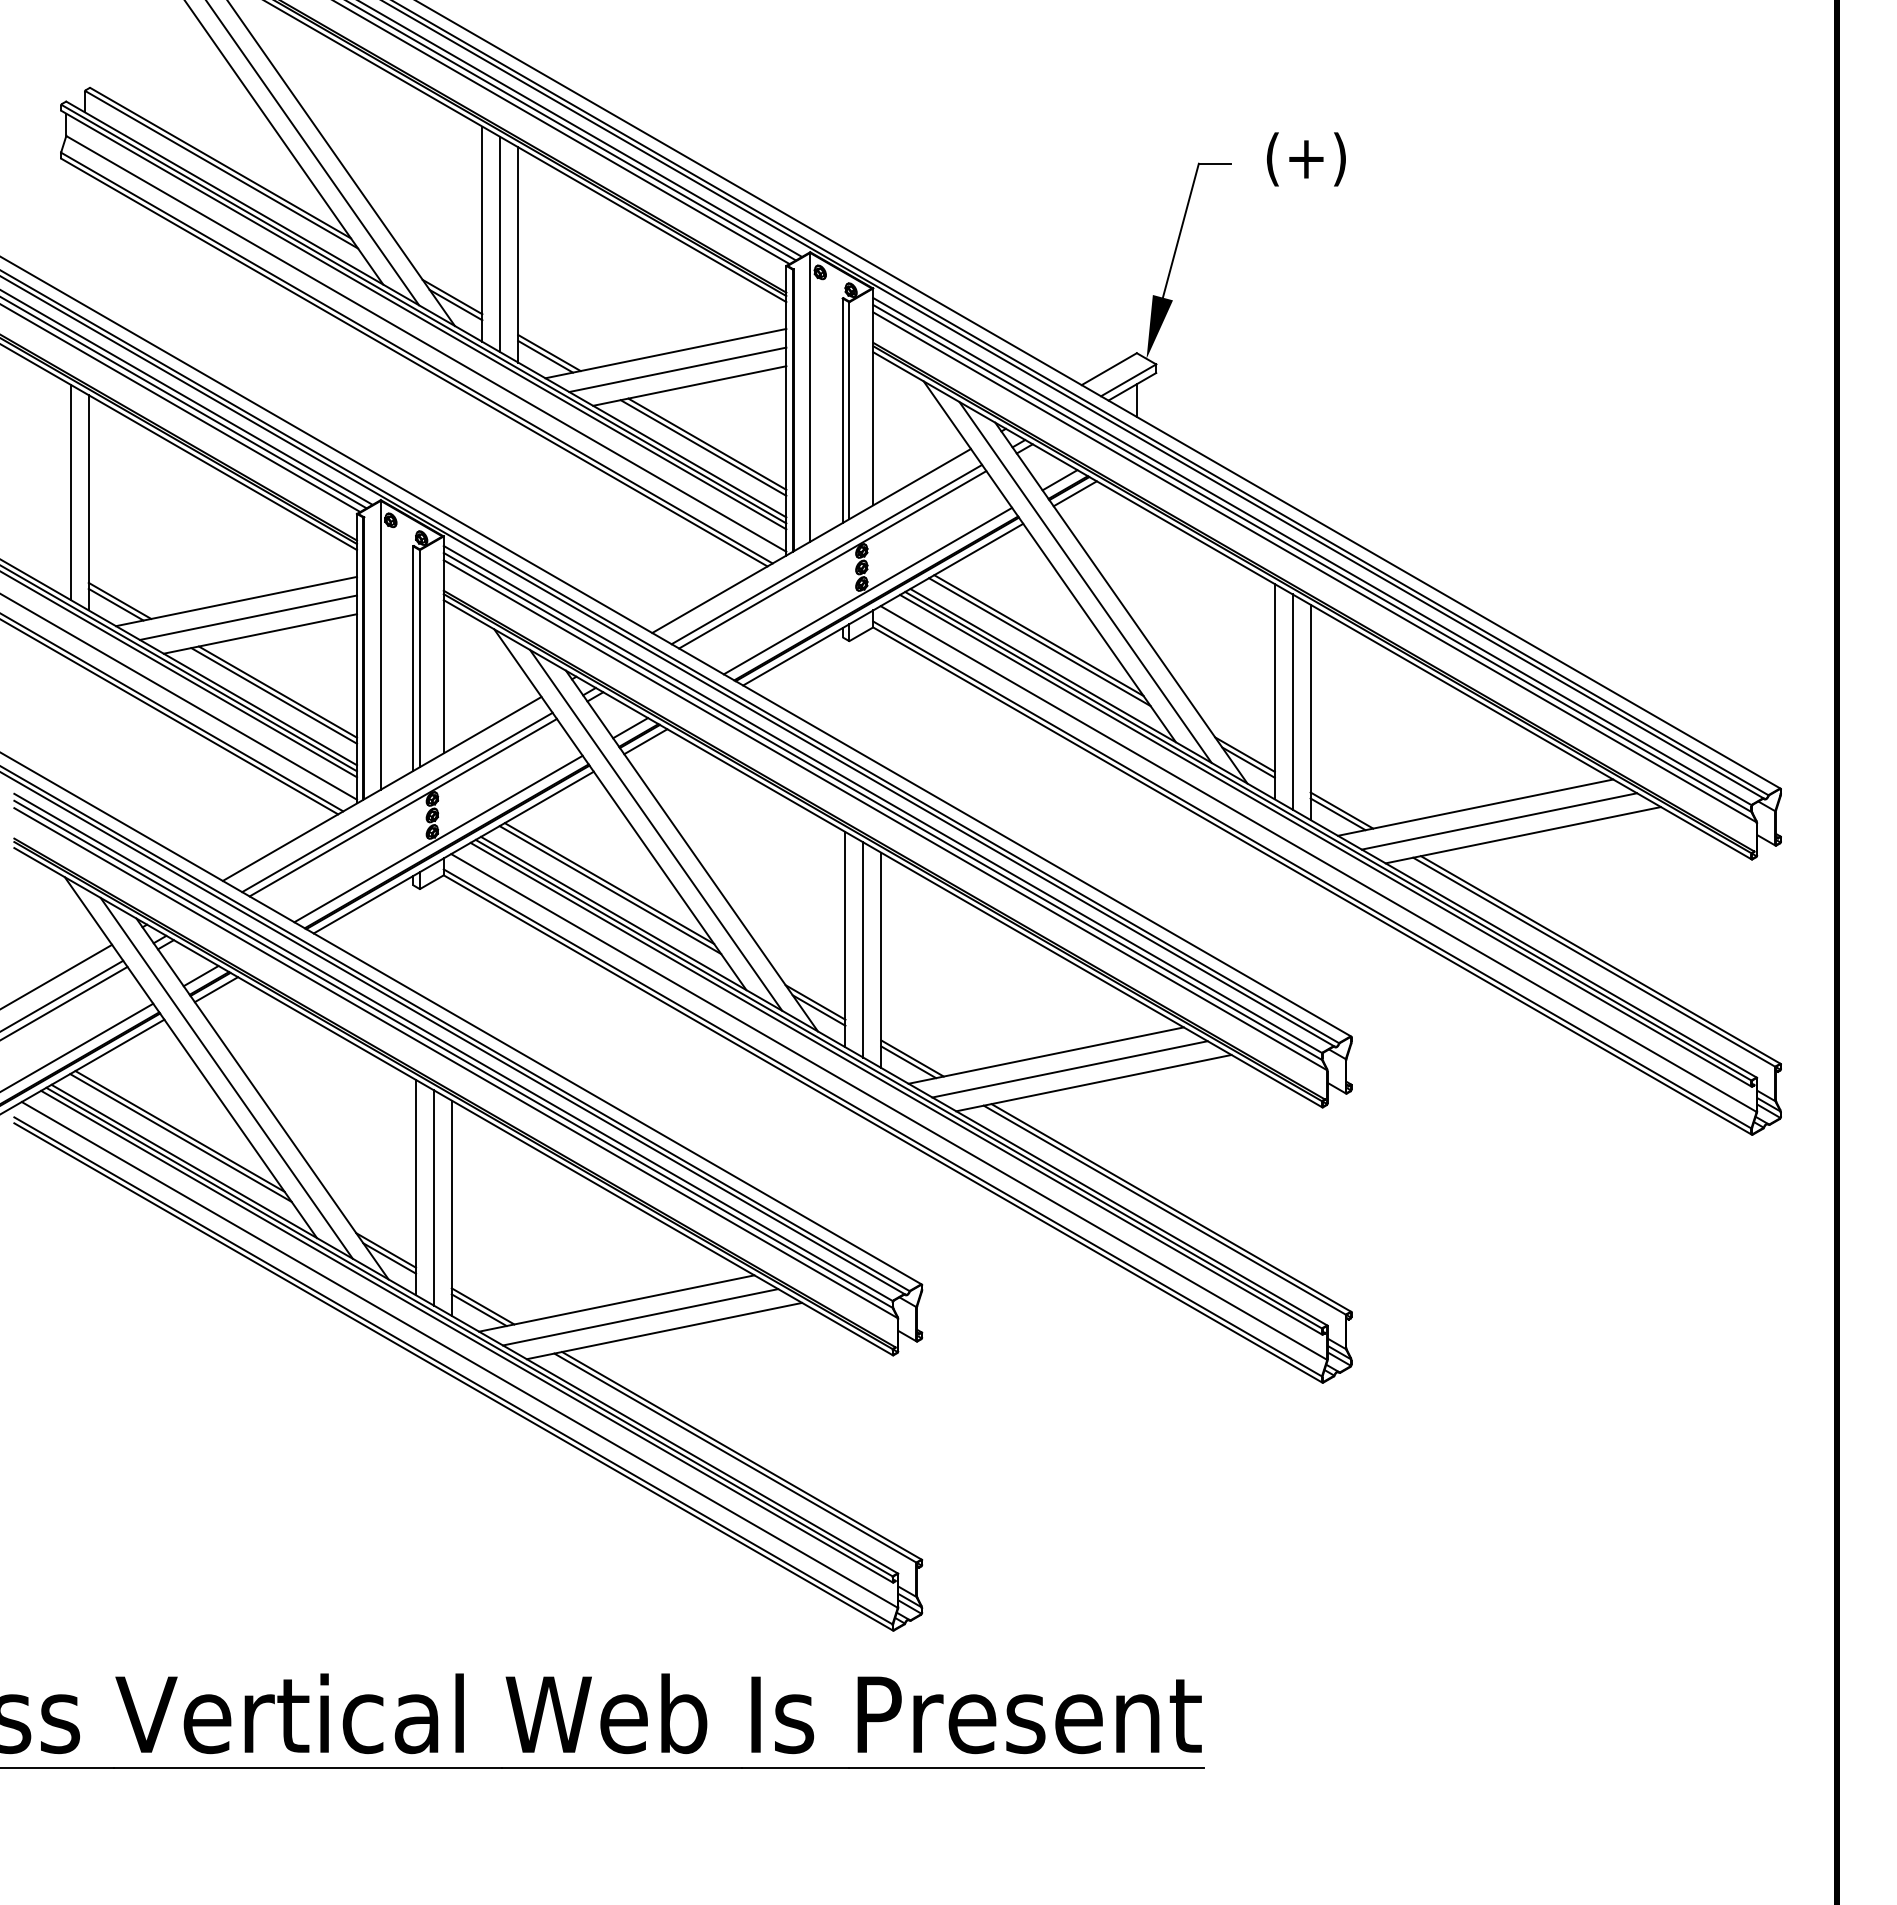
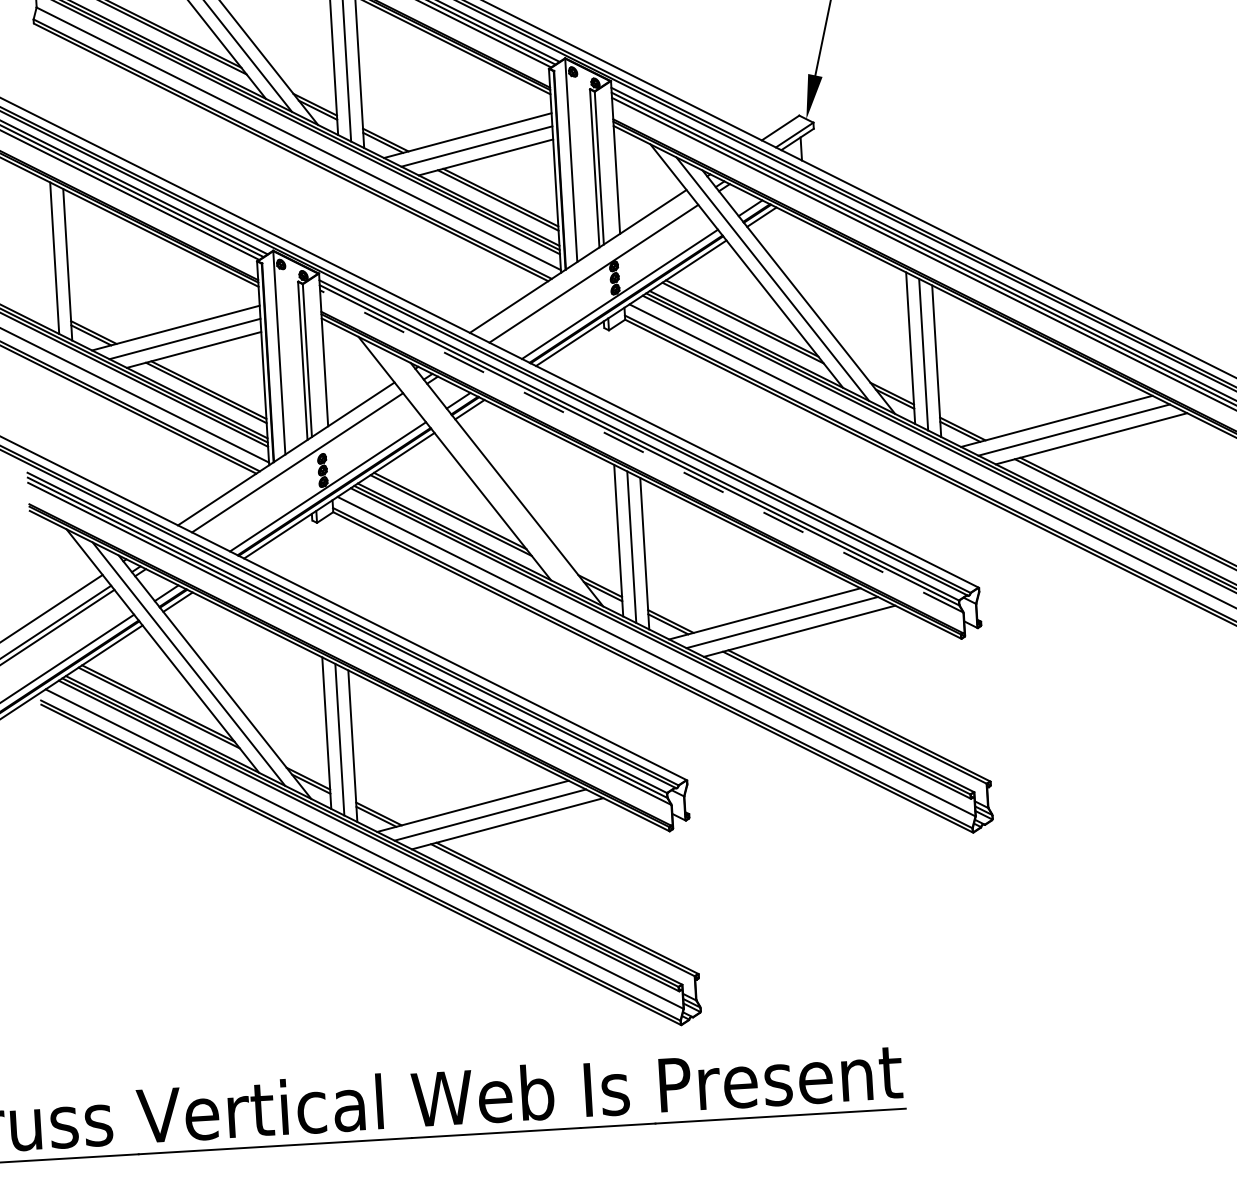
line: (826, 554) -> (589, 270), removed
line: (402, 807) -> (301, 466), removed
line: (885, 815) -> (641, 451), solid -> dashed
line: (656, 829) -> (481, 471), removed

